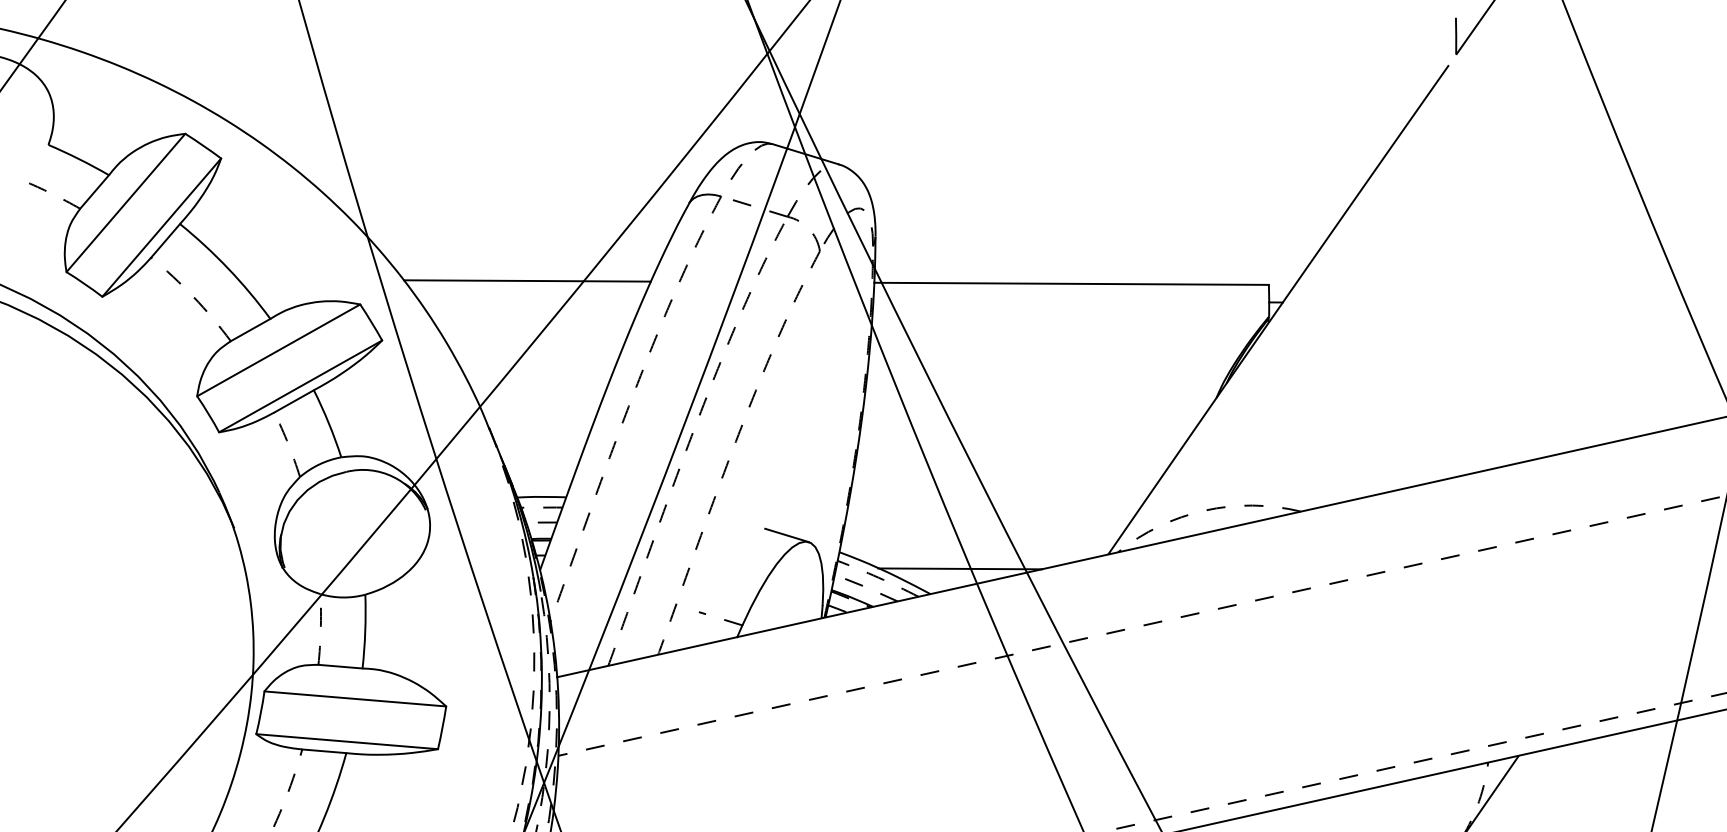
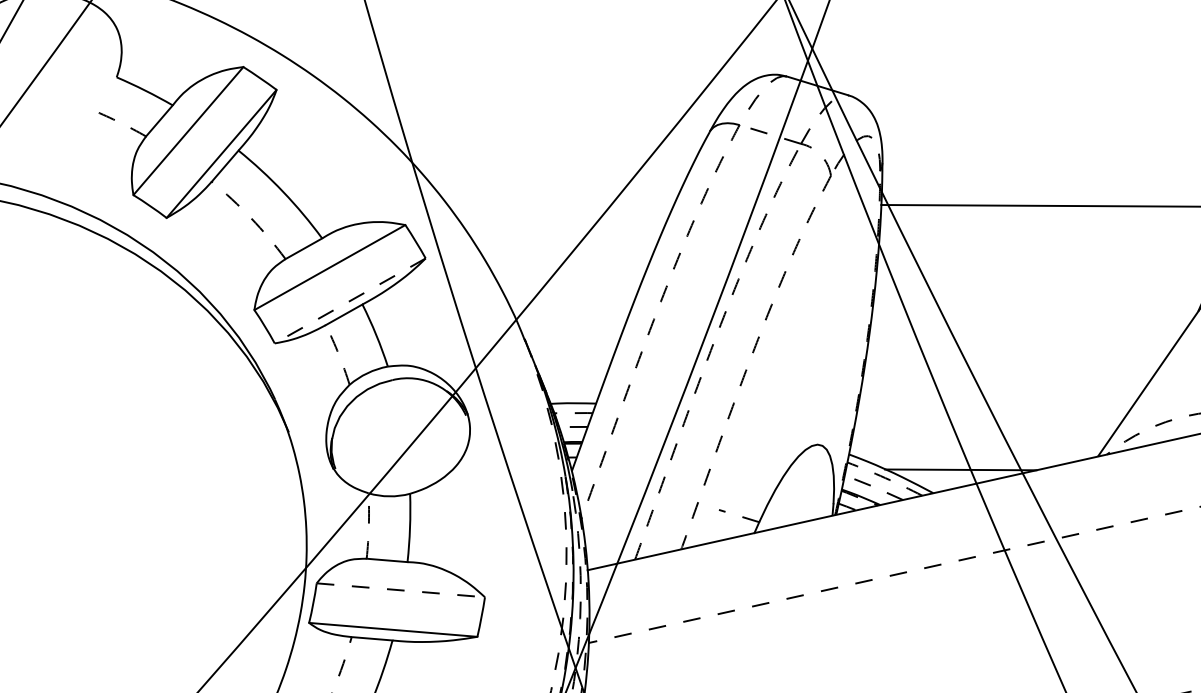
line: (526, 280) -> (559, 202), removed
line: (300, 386) -> (350, 301), solid -> dashed
line: (786, 535) -> (800, 438), removed
line: (355, 698) -> (400, 589), solid -> dashed

